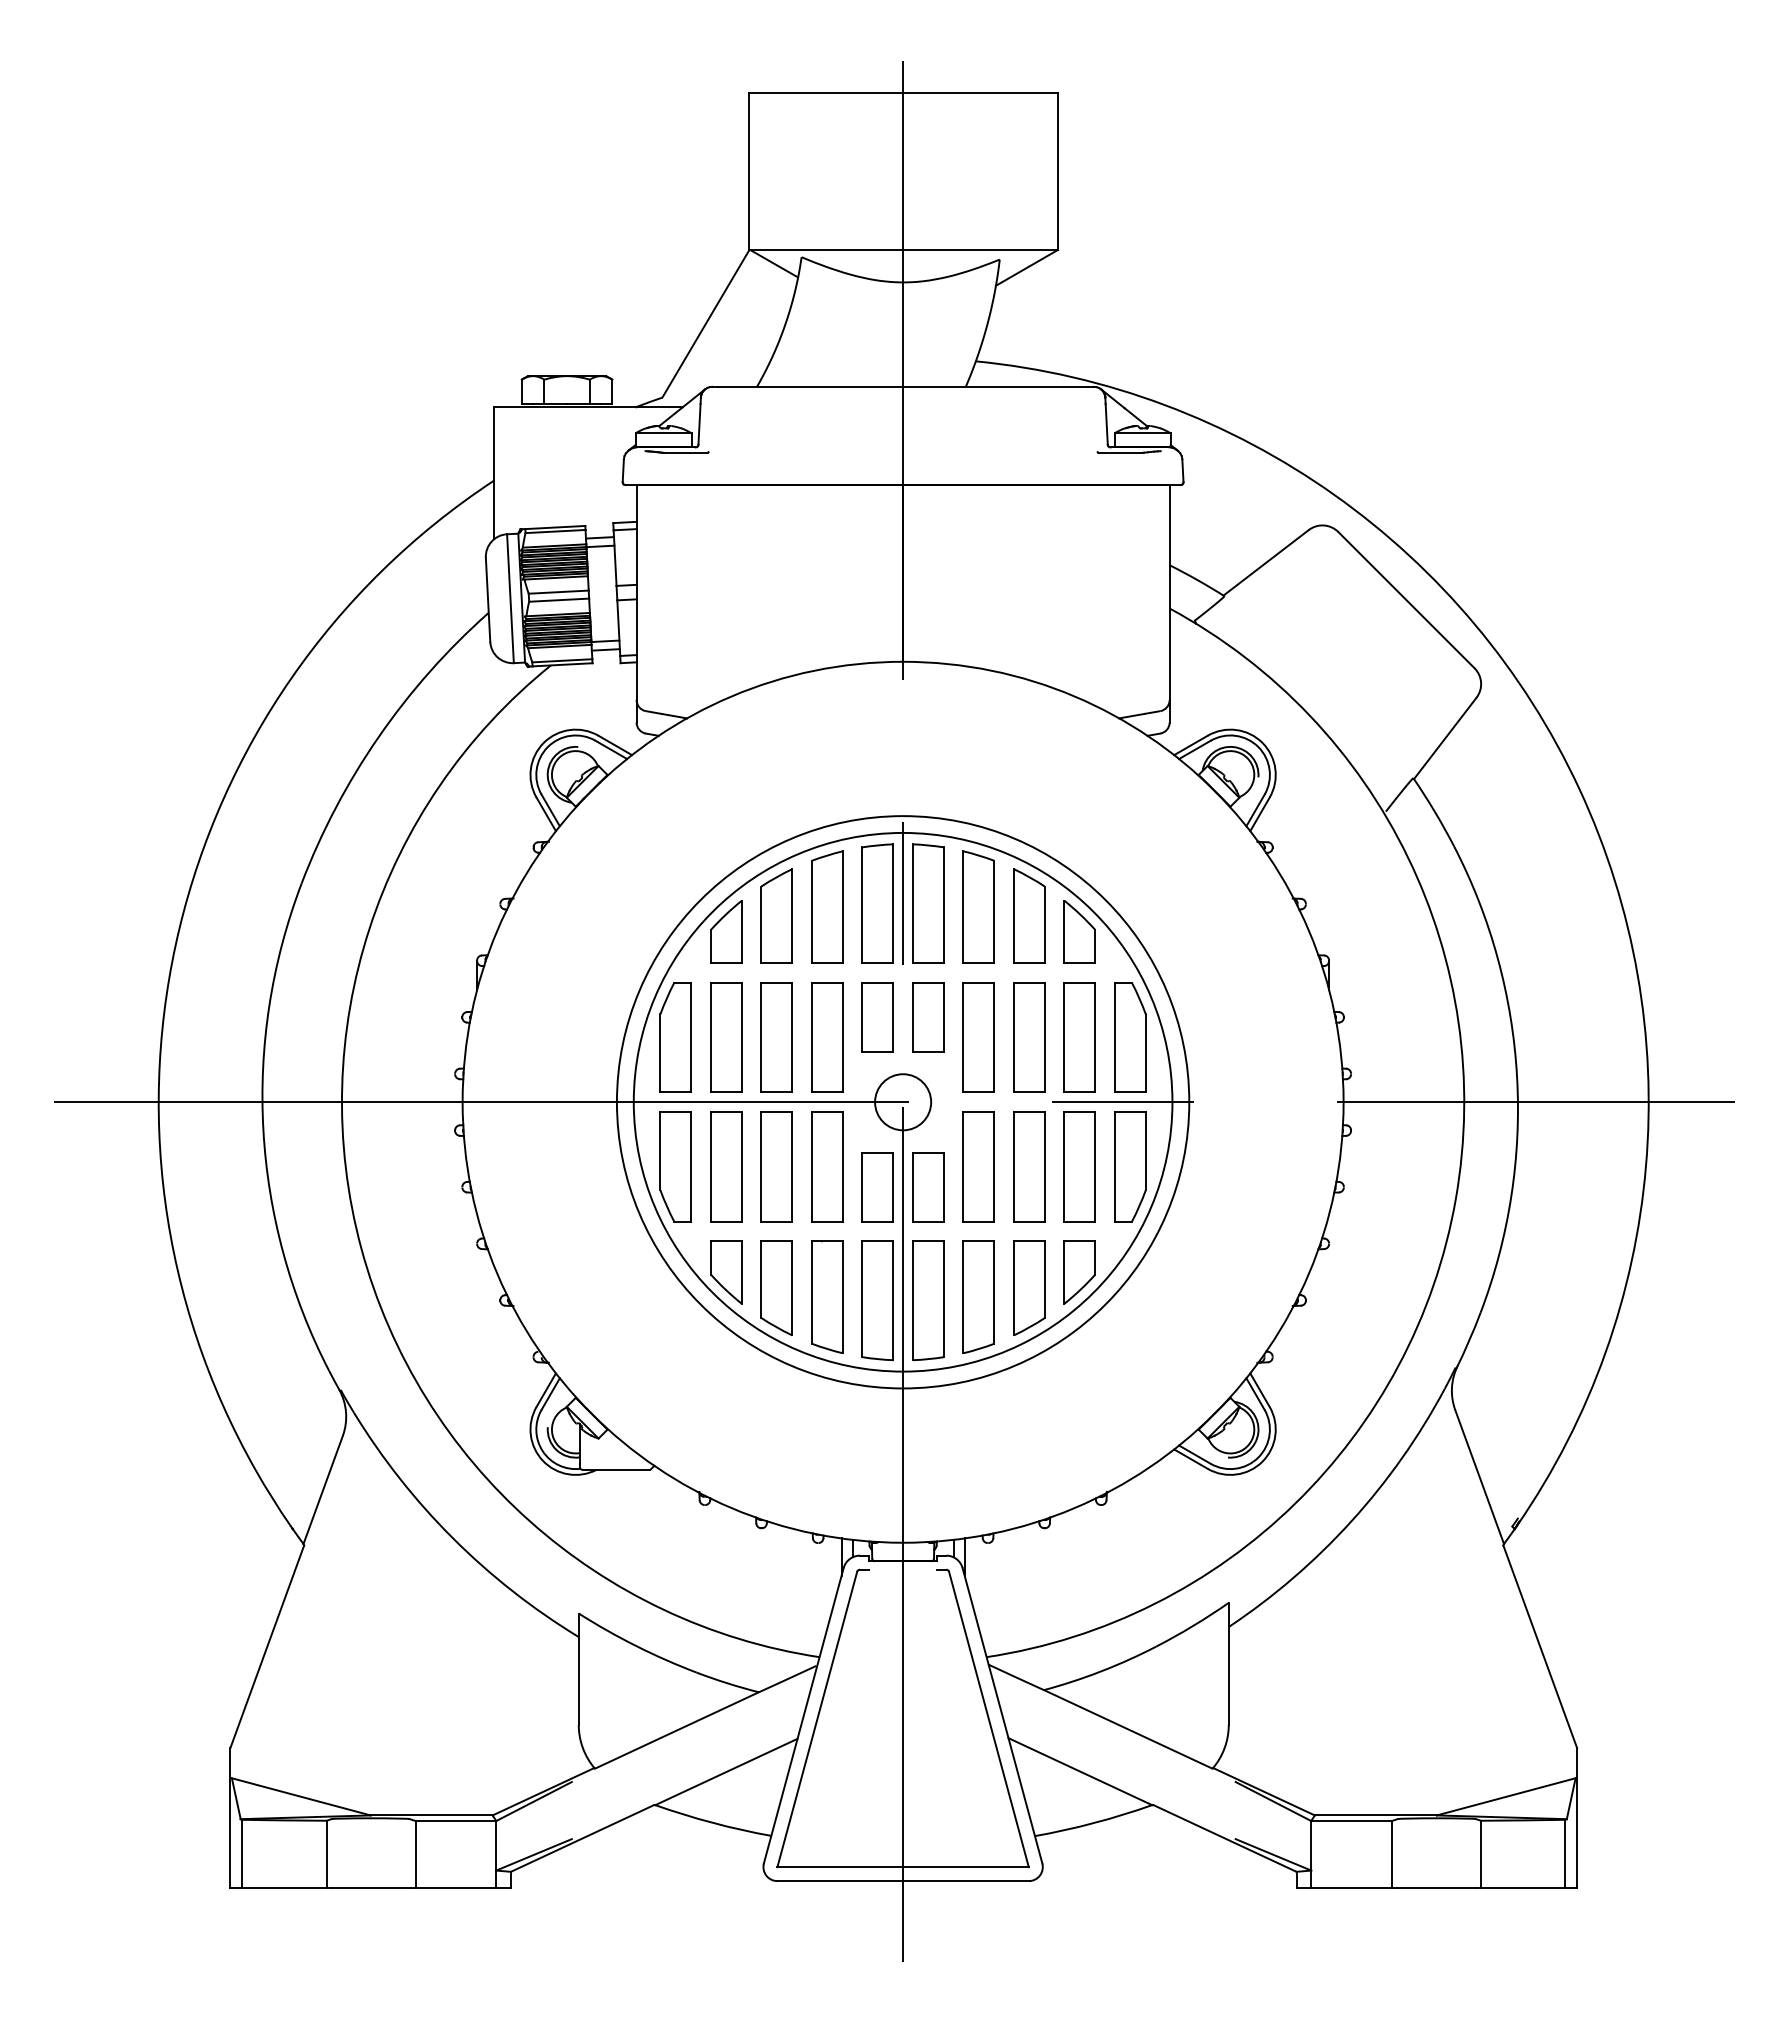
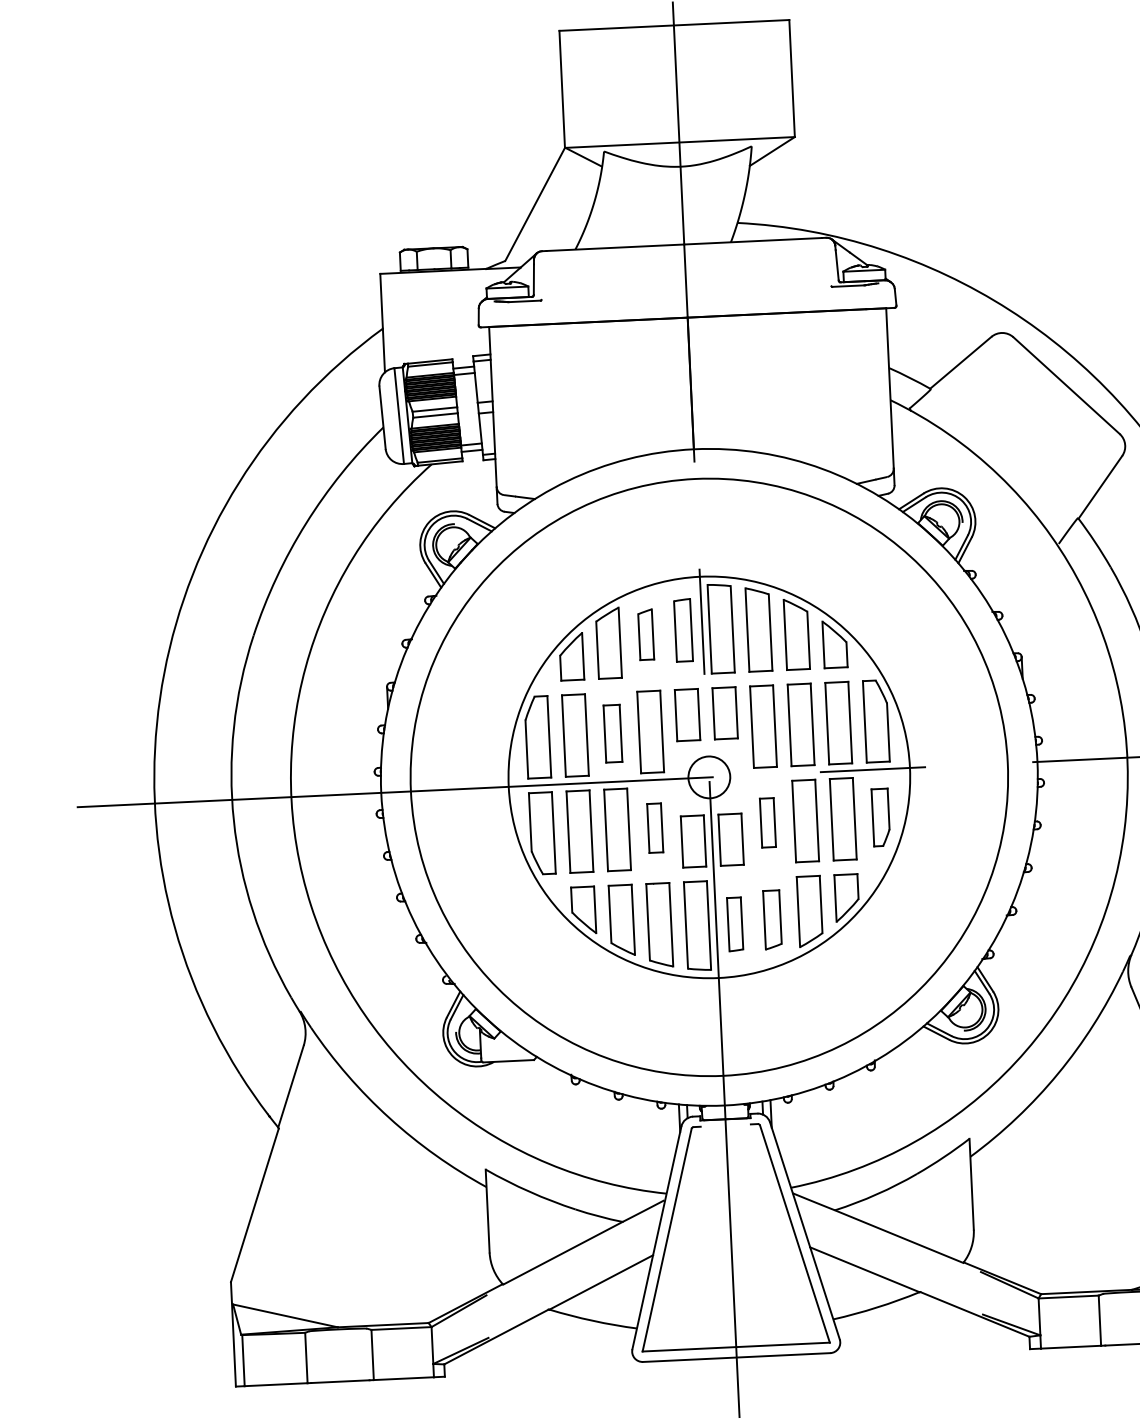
part: (877, 903) -> (683, 630), size x0.7
part: (827, 906) -> (646, 634), size x0.6
part: (776, 1037) -> (612, 733), size x0.7
circle: (902, 1102) -> (708, 777), size x1.4
part: (827, 1166) -> (655, 827), size x0.6
part: (978, 1166) -> (767, 822), size x0.6
part: (1130, 1166) -> (880, 817), size x0.7
part: (978, 1296) -> (772, 919), size x0.7
part: (928, 1300) -> (735, 924), size x0.6

